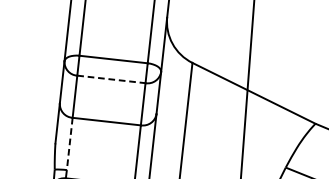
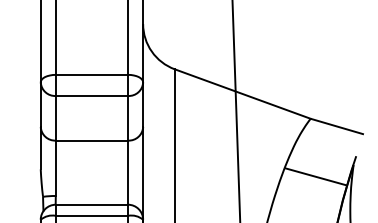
line: (111, 79) -> (92, 95), dashed -> solid
line: (69, 144) -> (55, 168), dashed -> solid

